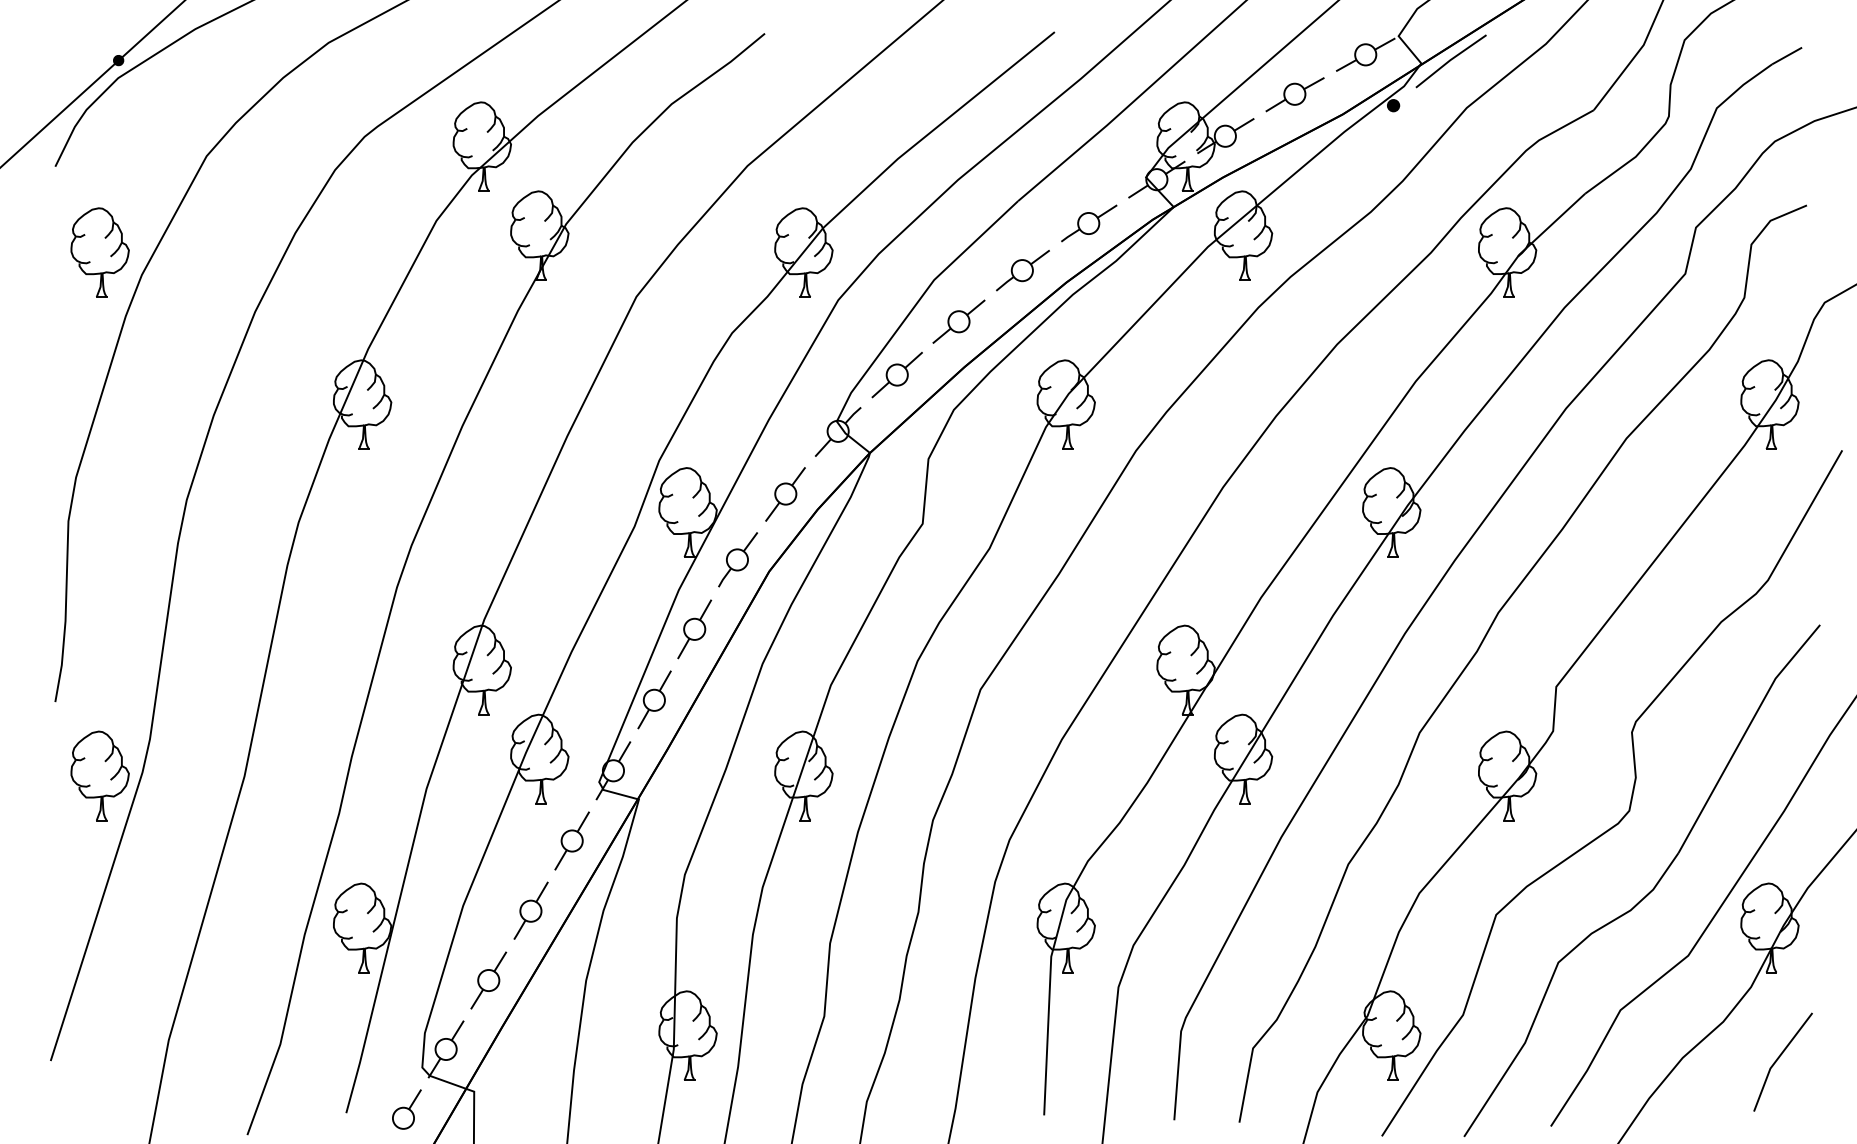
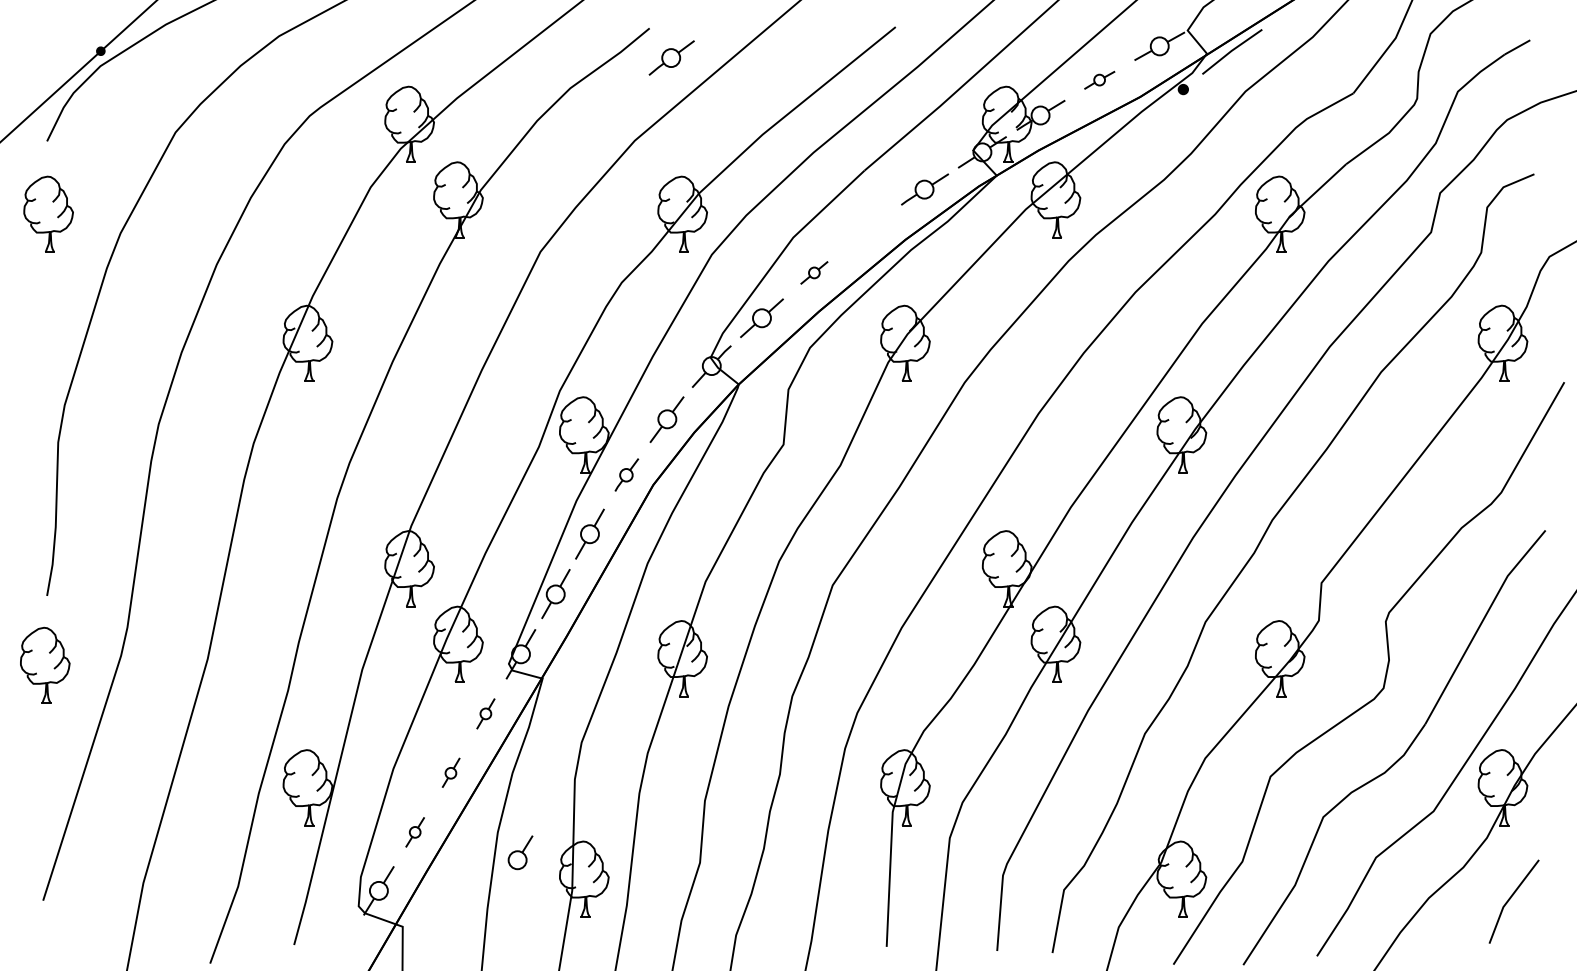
part: (1294, 94) -> (1099, 80), size x0.6
part: (99, 252) -> (48, 214), moved
part: (1022, 270) -> (671, 57), moved
part: (958, 321) -> (813, 272), size x0.6
part: (737, 559) -> (626, 474), size x0.7
part: (99, 775) -> (44, 665), moved
part: (571, 840) -> (485, 713), size x0.6
part: (530, 910) -> (450, 772), size x0.6
part: (488, 980) -> (414, 832), size x0.6
part: (406, 1109) -> (520, 852), moved

